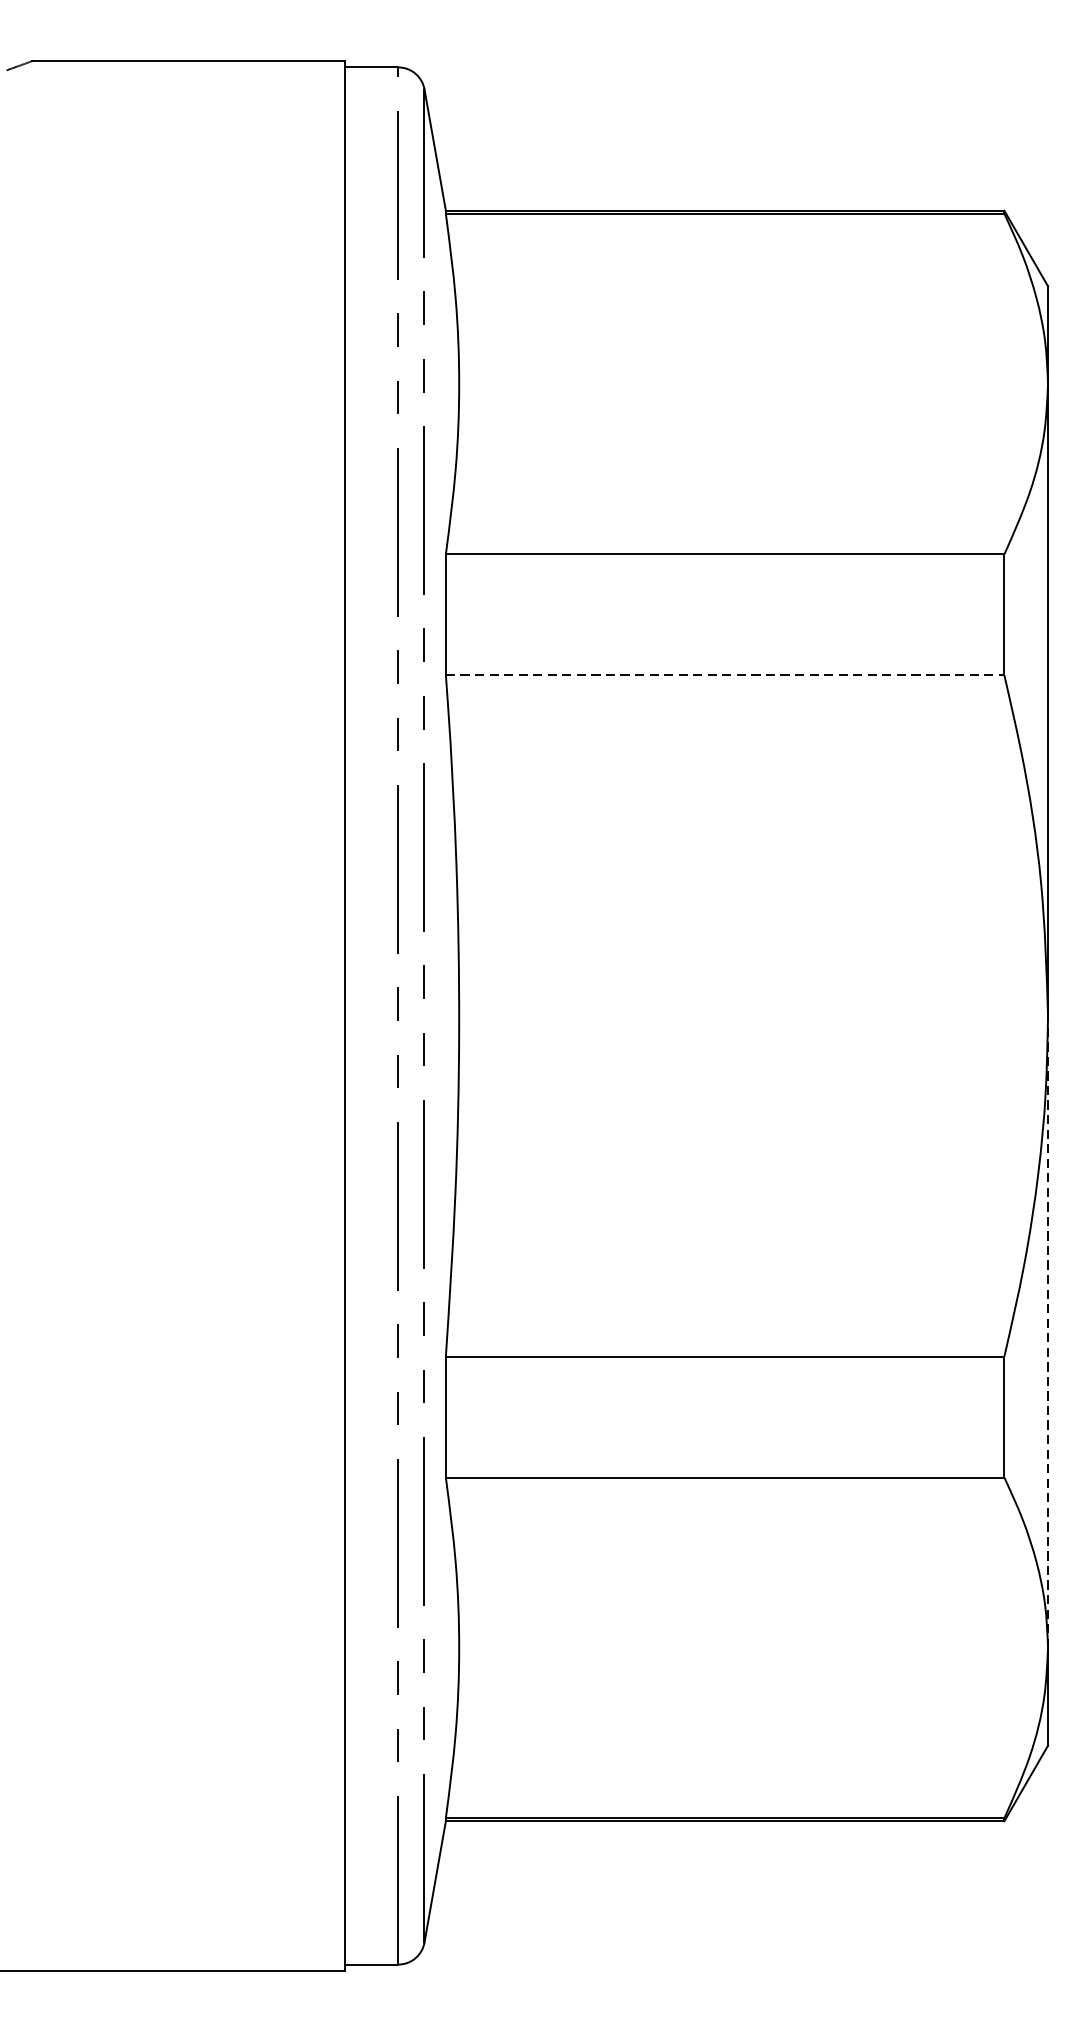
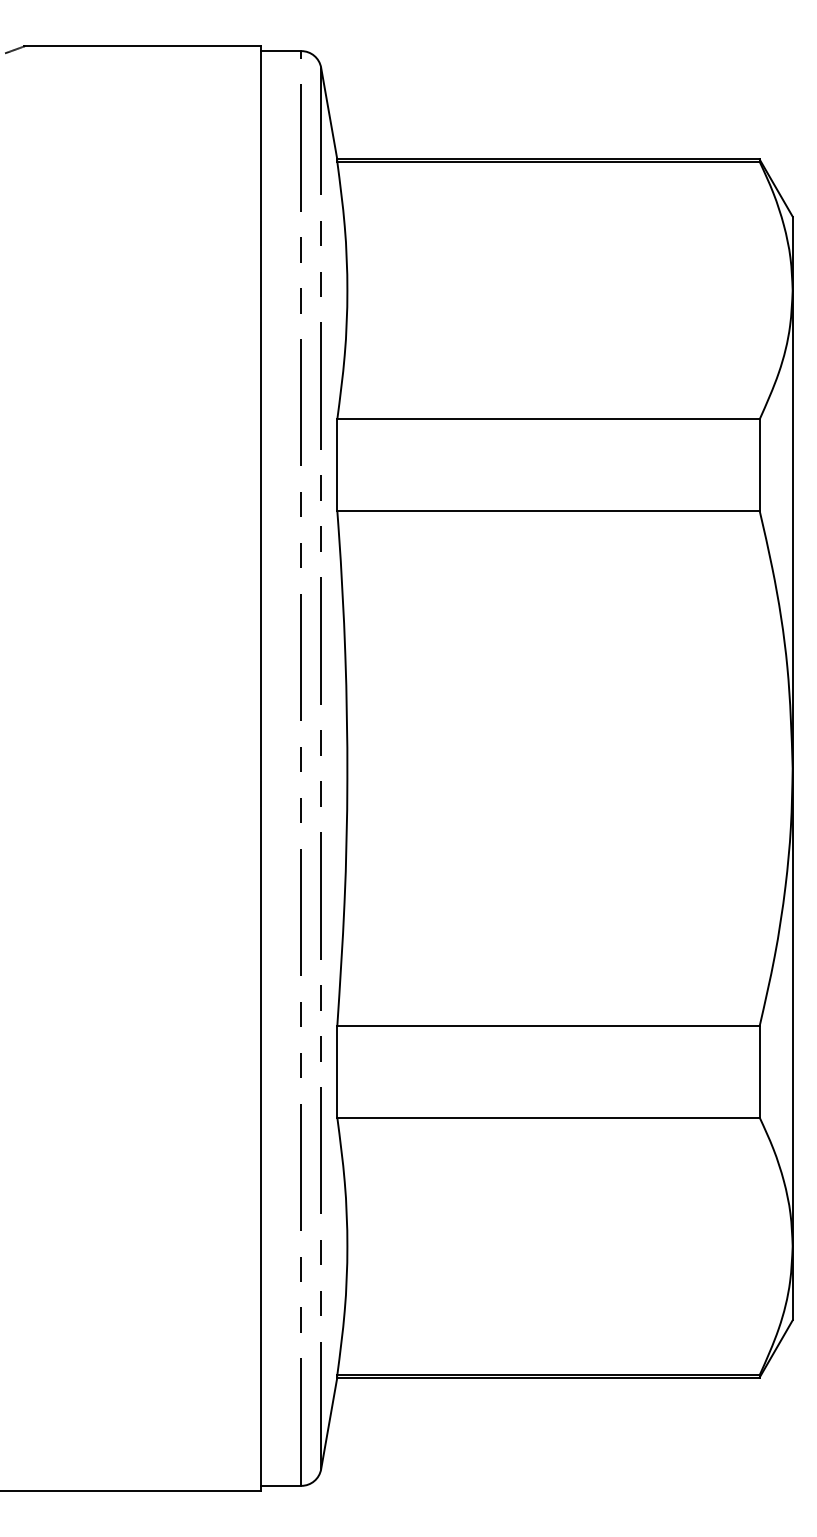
line: (725, 674) -> (548, 510), dashed -> solid
line: (1047, 1332) -> (792, 1007), dashed -> solid

